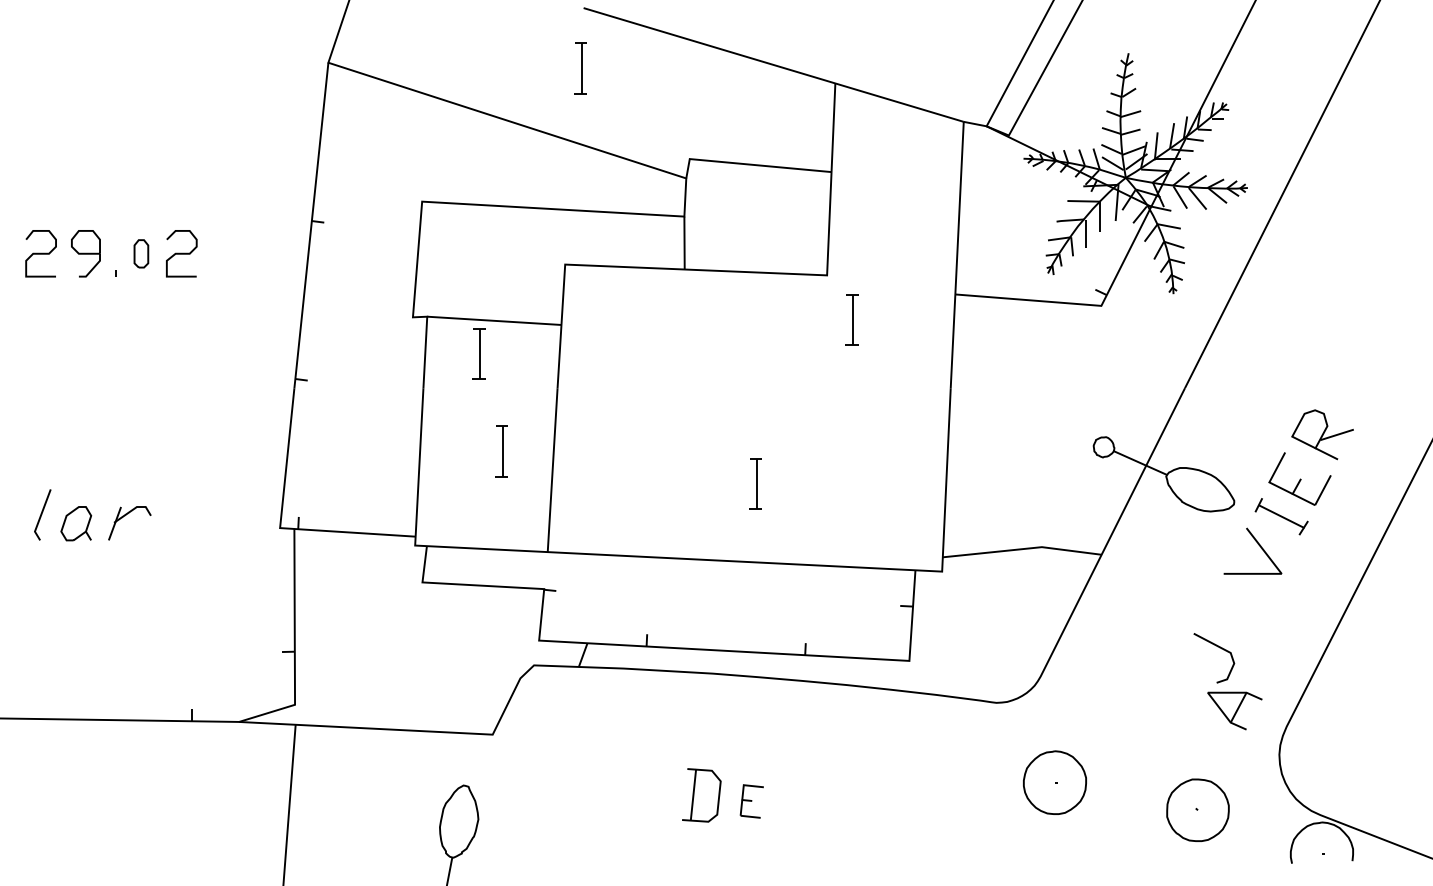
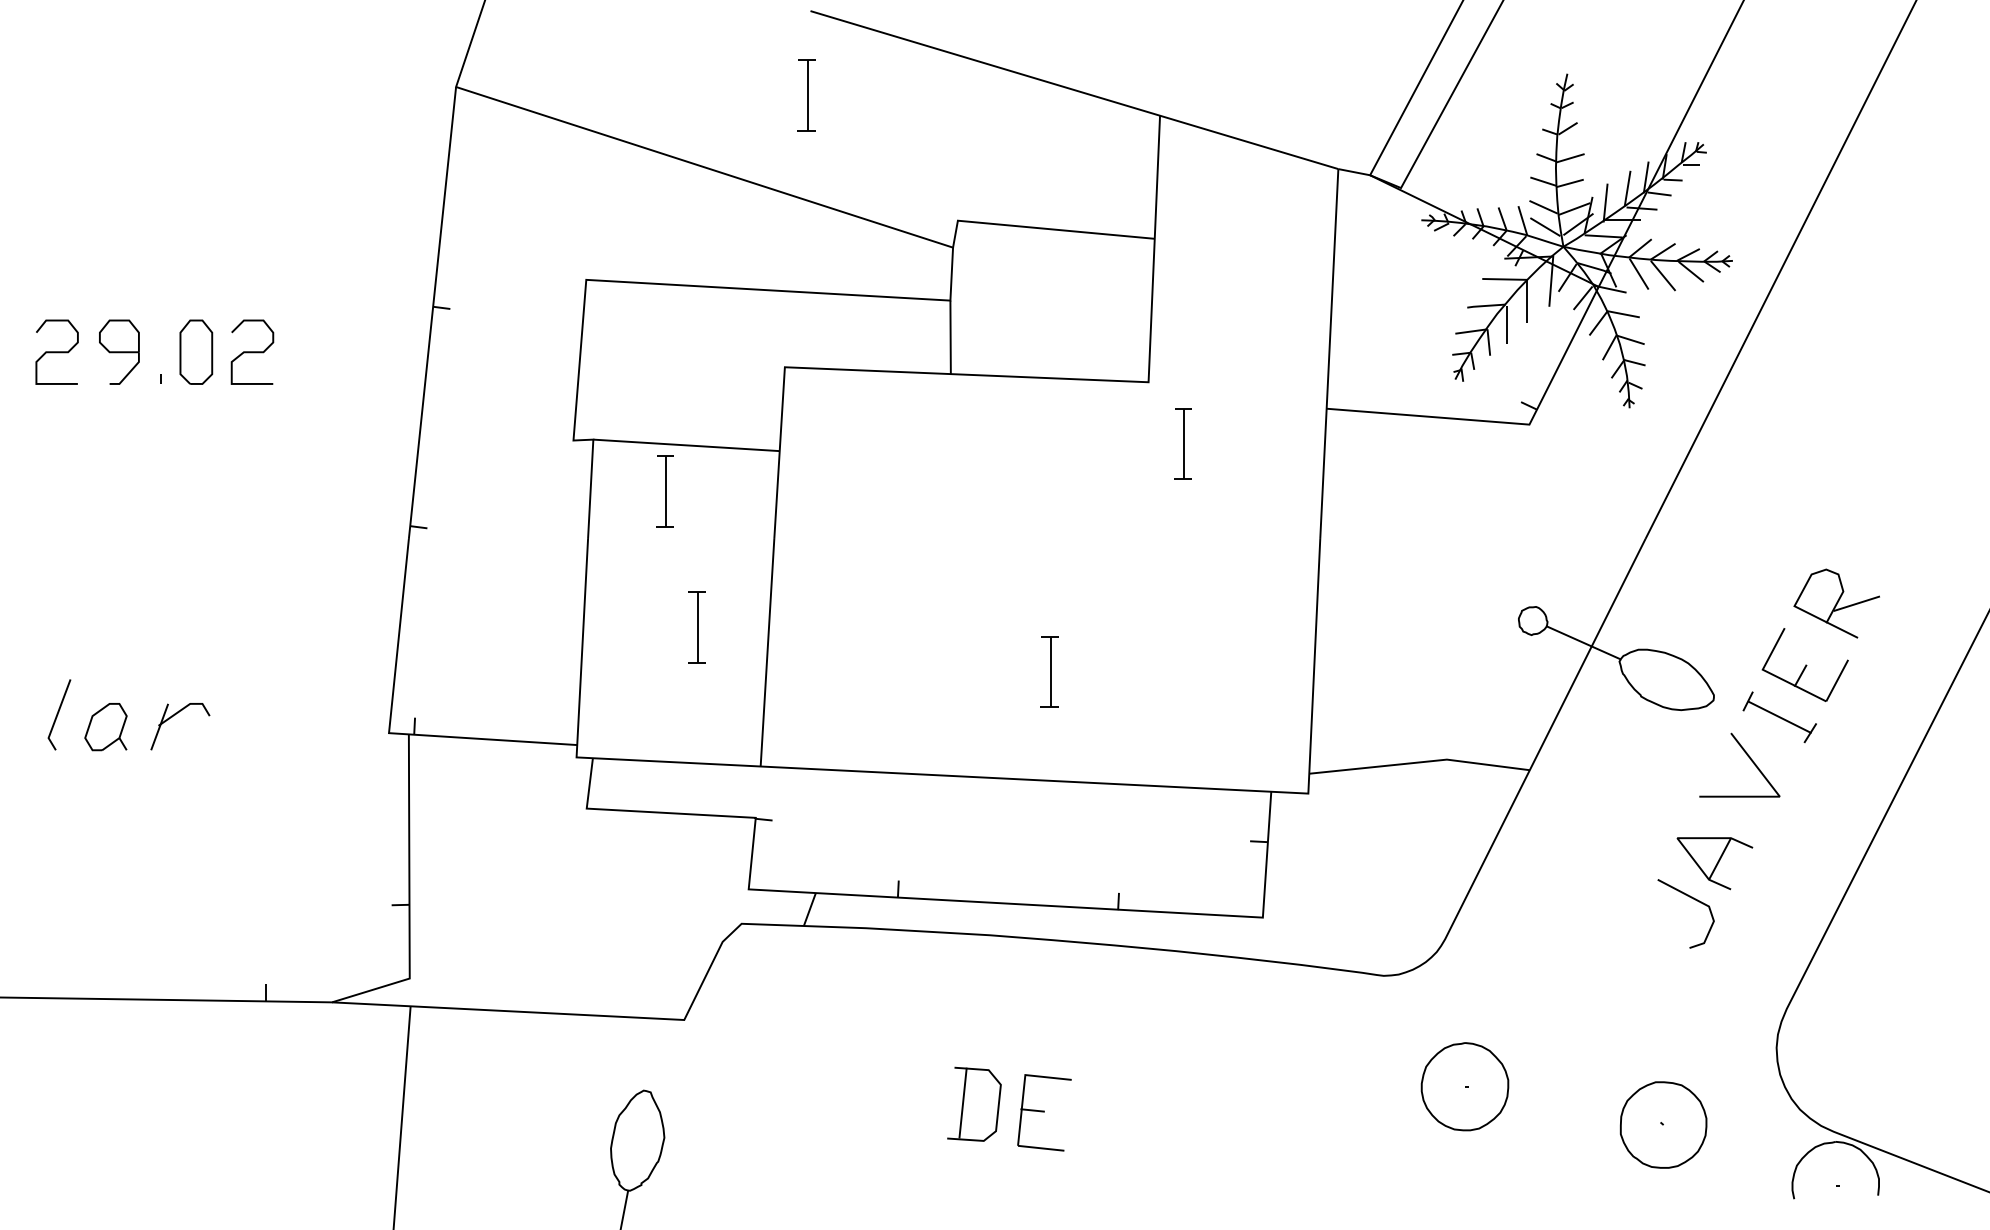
part: (141, 253) -> (196, 351), size x1.67
part: (1234, 710) -> (1714, 862), moved
part: (751, 801) -> (1043, 1112), size x1.67

